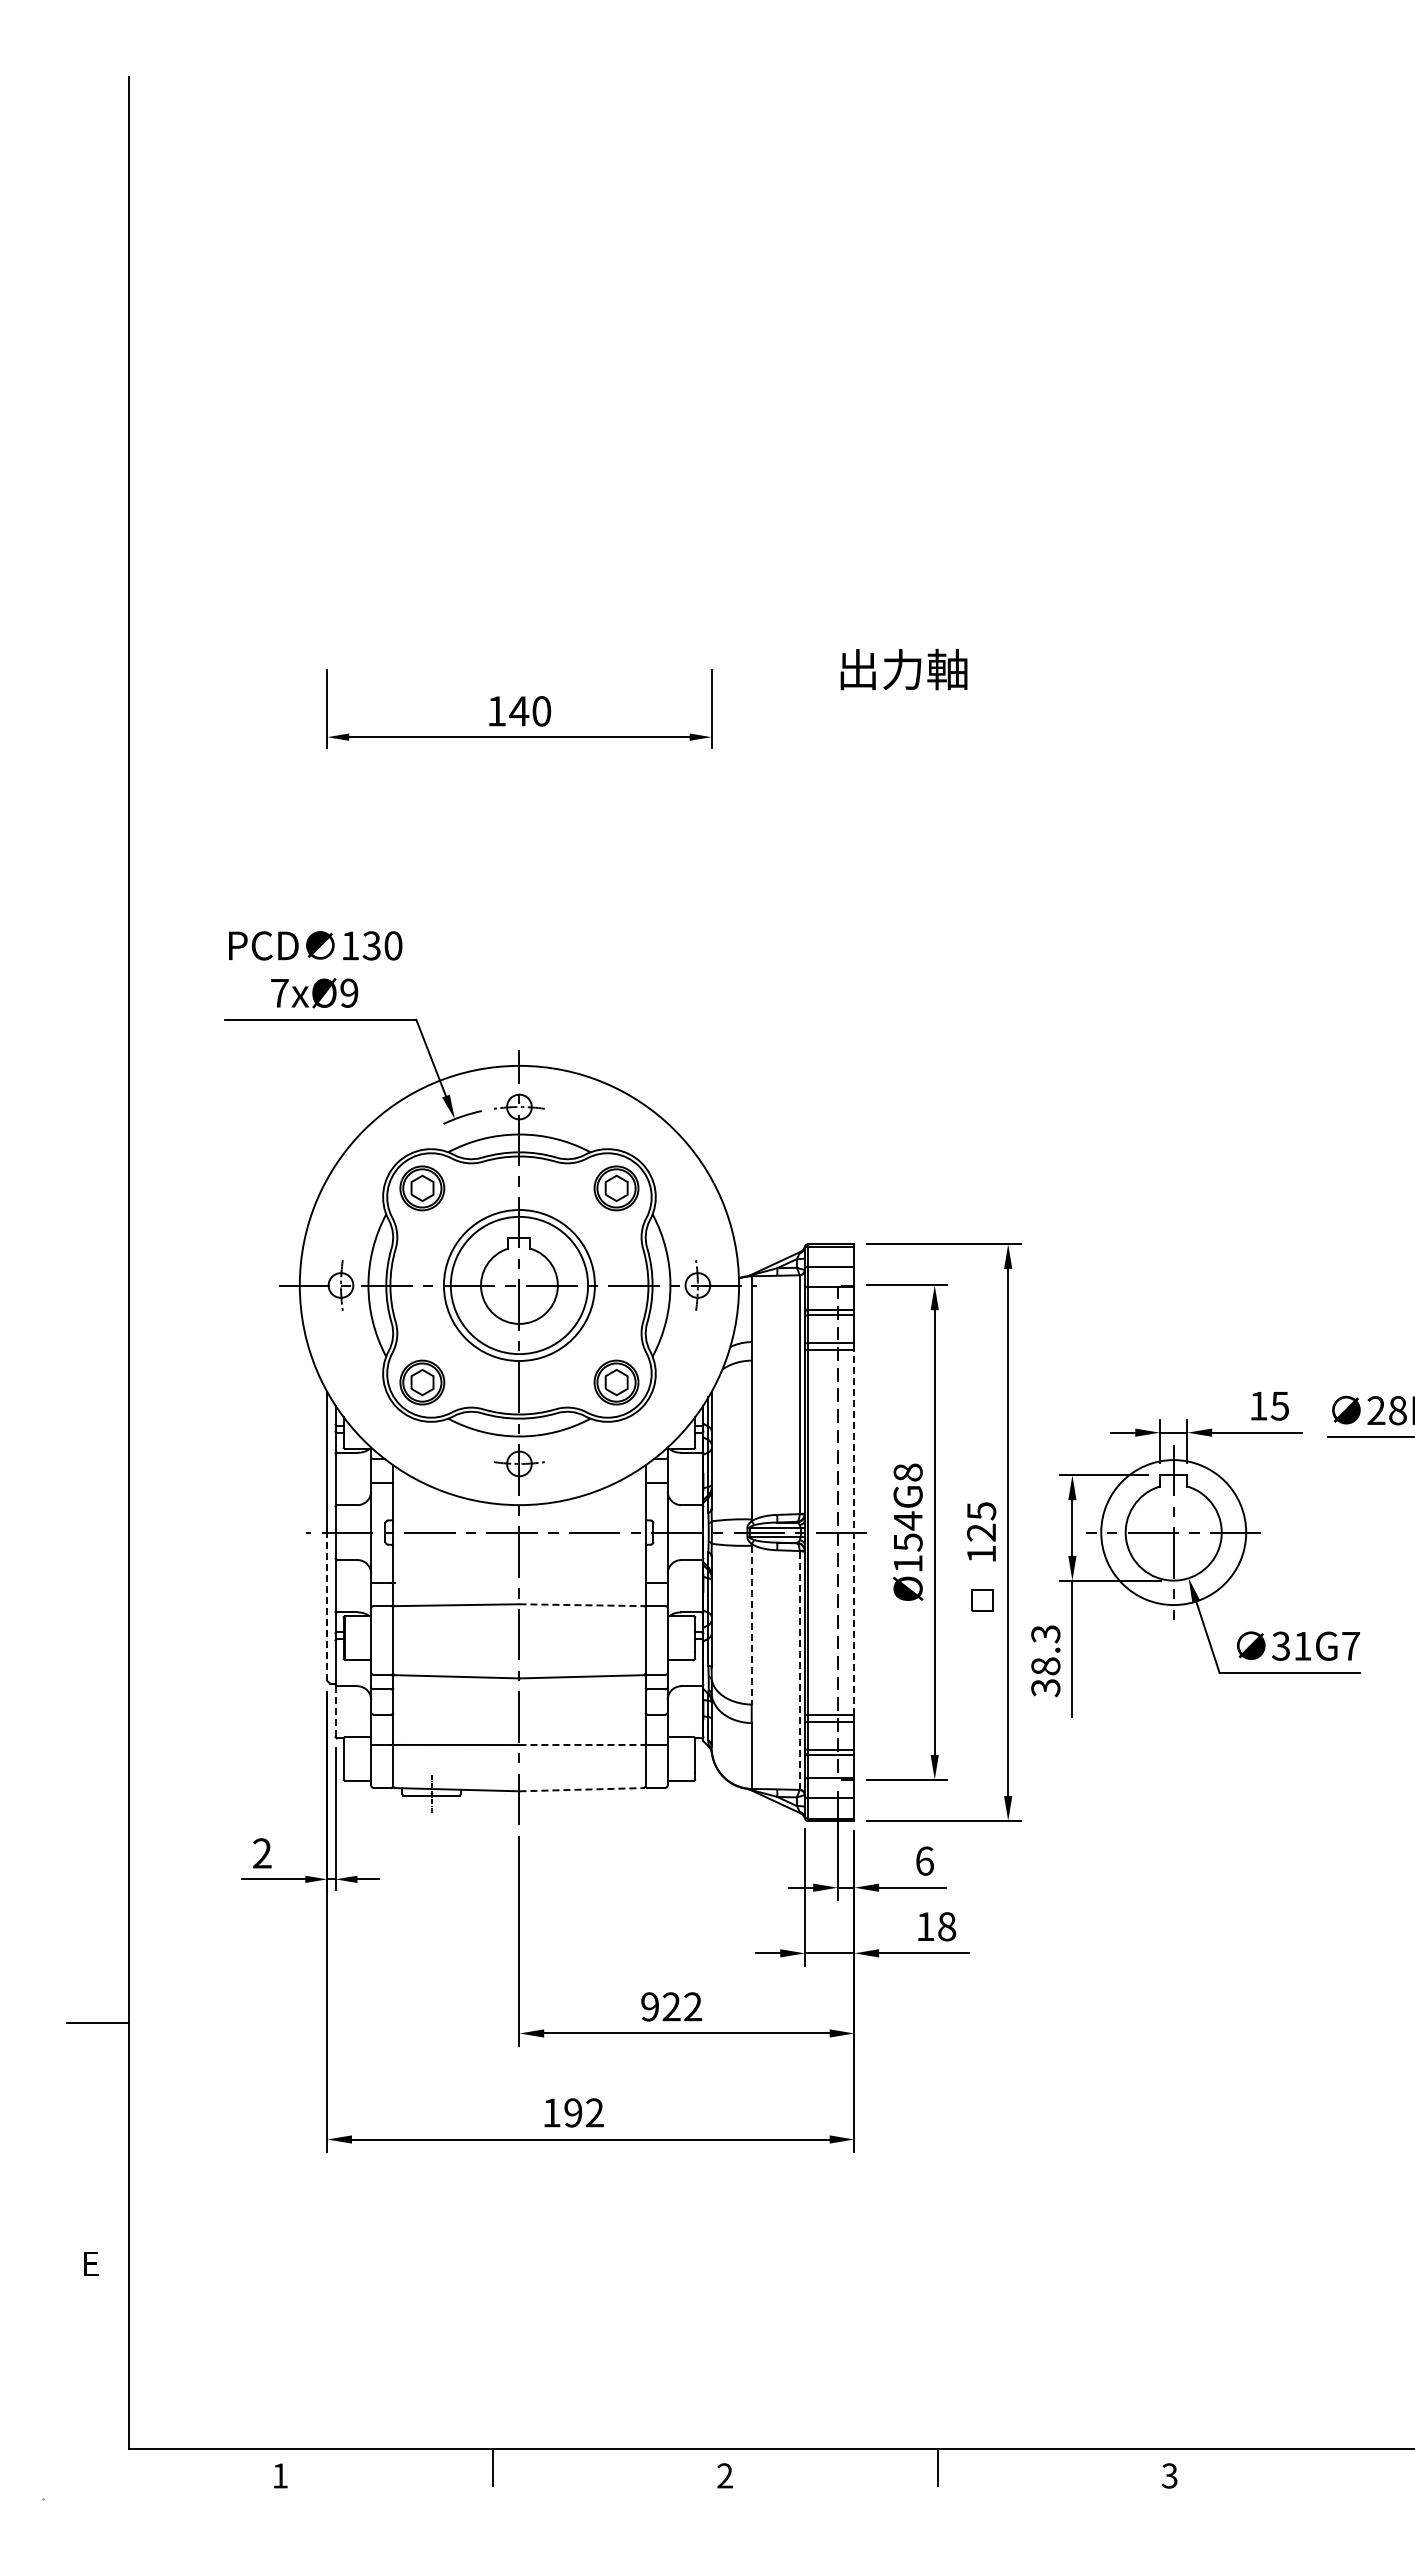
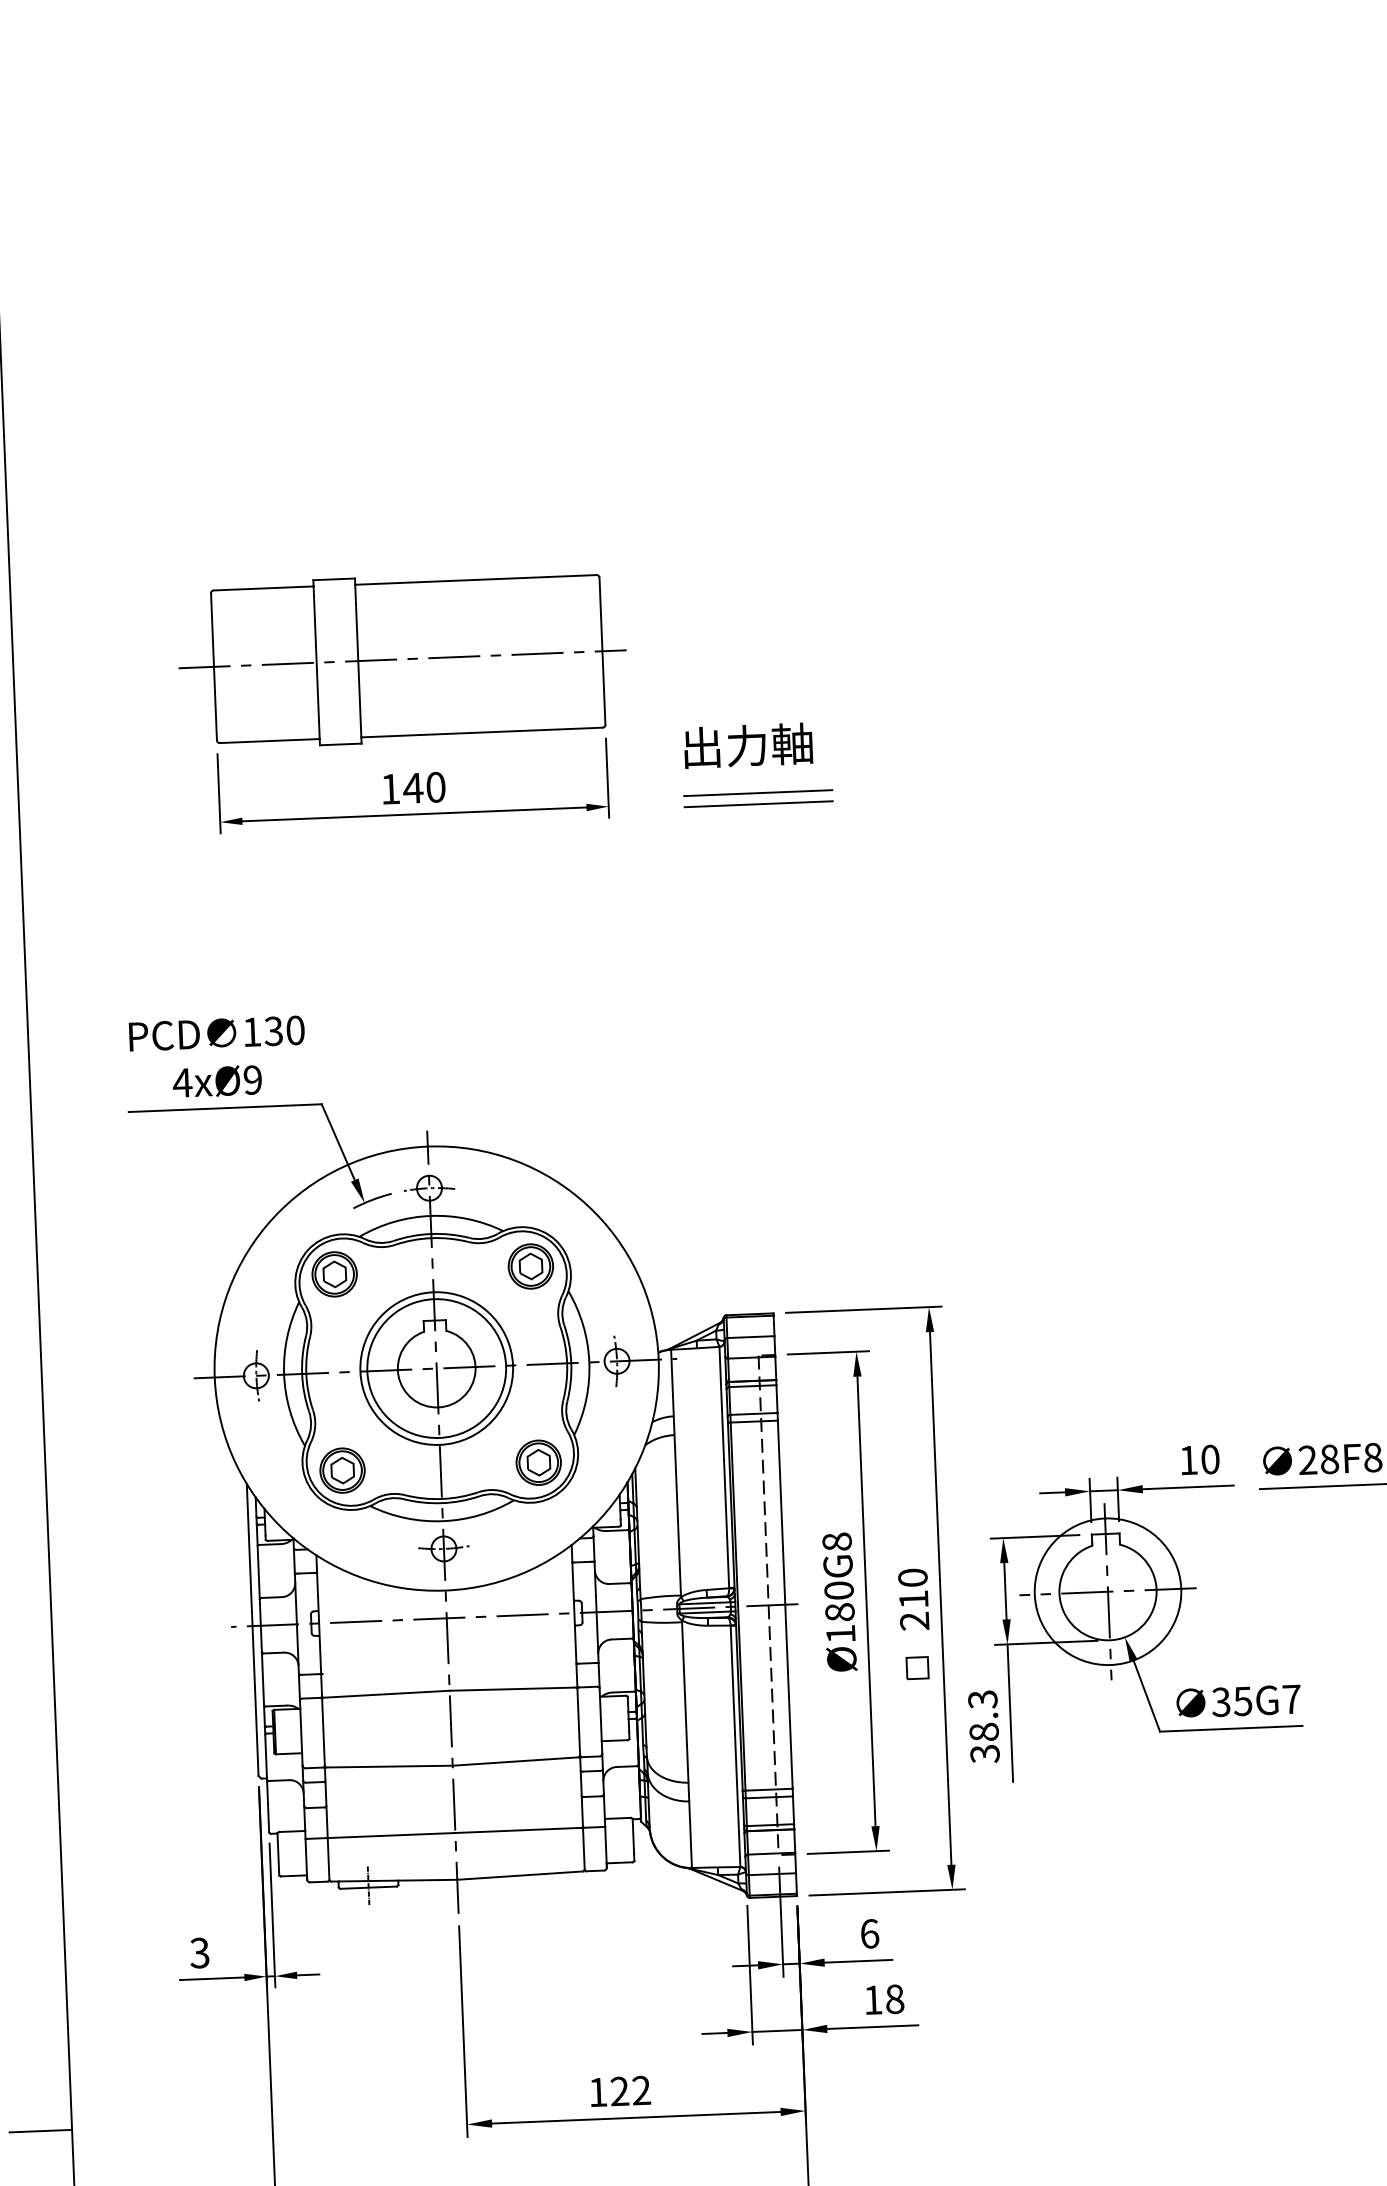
part: (513, 583) -> (402, 659), added
text: (903, 669) -> (747, 745), moved
line: (859, 729) -> (757, 792), added
line: (859, 740) -> (758, 803), added
text: (279, 993) -> (182, 1083), 7xØ9 -> 4xØ9
text: (1279, 1405) -> (1209, 1459), 15 -> 10
text: (907, 1531) -> (838, 1601), Ø154G8 -> Ø180G8
line: (854, 1532) -> (785, 1604), dashed -> solid
text: (981, 1532) -> (913, 1599), 125 -> 210
line: (582, 1605) -> (513, 1689), dashed -> solid
line: (327, 1606) -> (255, 1700), dashed -> solid
line: (751, 1625) -> (685, 1702), dashed -> solid
text: (1302, 1646) -> (1242, 1701), 31G7 -> 35G7
line: (799, 1670) -> (735, 1746), dashed -> solid
line: (335, 1710) -> (268, 1805), dashed -> solid
line: (582, 1744) -> (519, 1829), dashed -> solid
line: (582, 1789) -> (520, 1875), dashed -> solid
text: (261, 1853) -> (199, 1953), 2 -> 3
text: (649, 2006) -> (597, 2092), 922 -> 122

